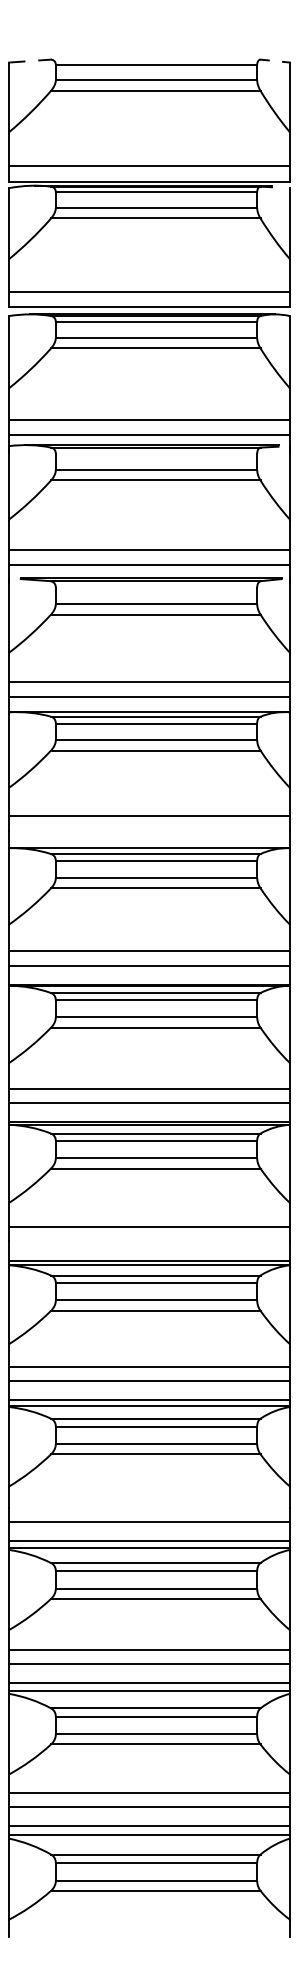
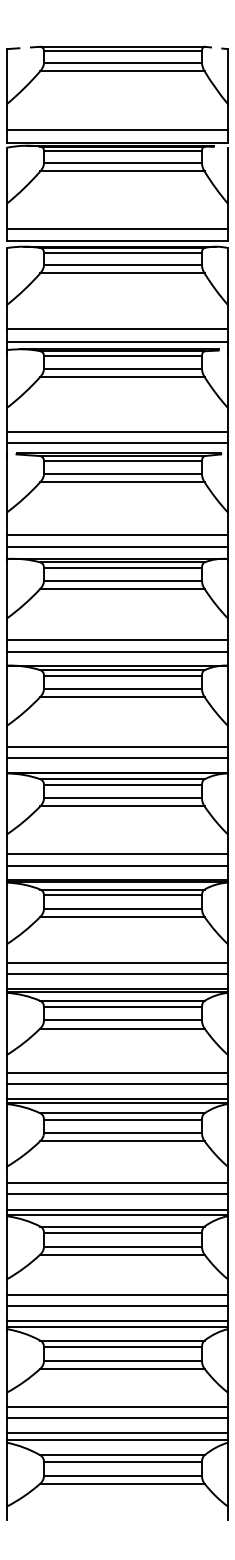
line: (155, 59) -> (122, 46), added
line: (156, 453) -> (122, 355), added
line: (156, 587) -> (122, 461), added
line: (149, 830) -> (117, 651), added
line: (149, 1241) -> (117, 974), added
line: (149, 1508) -> (117, 1183), added

